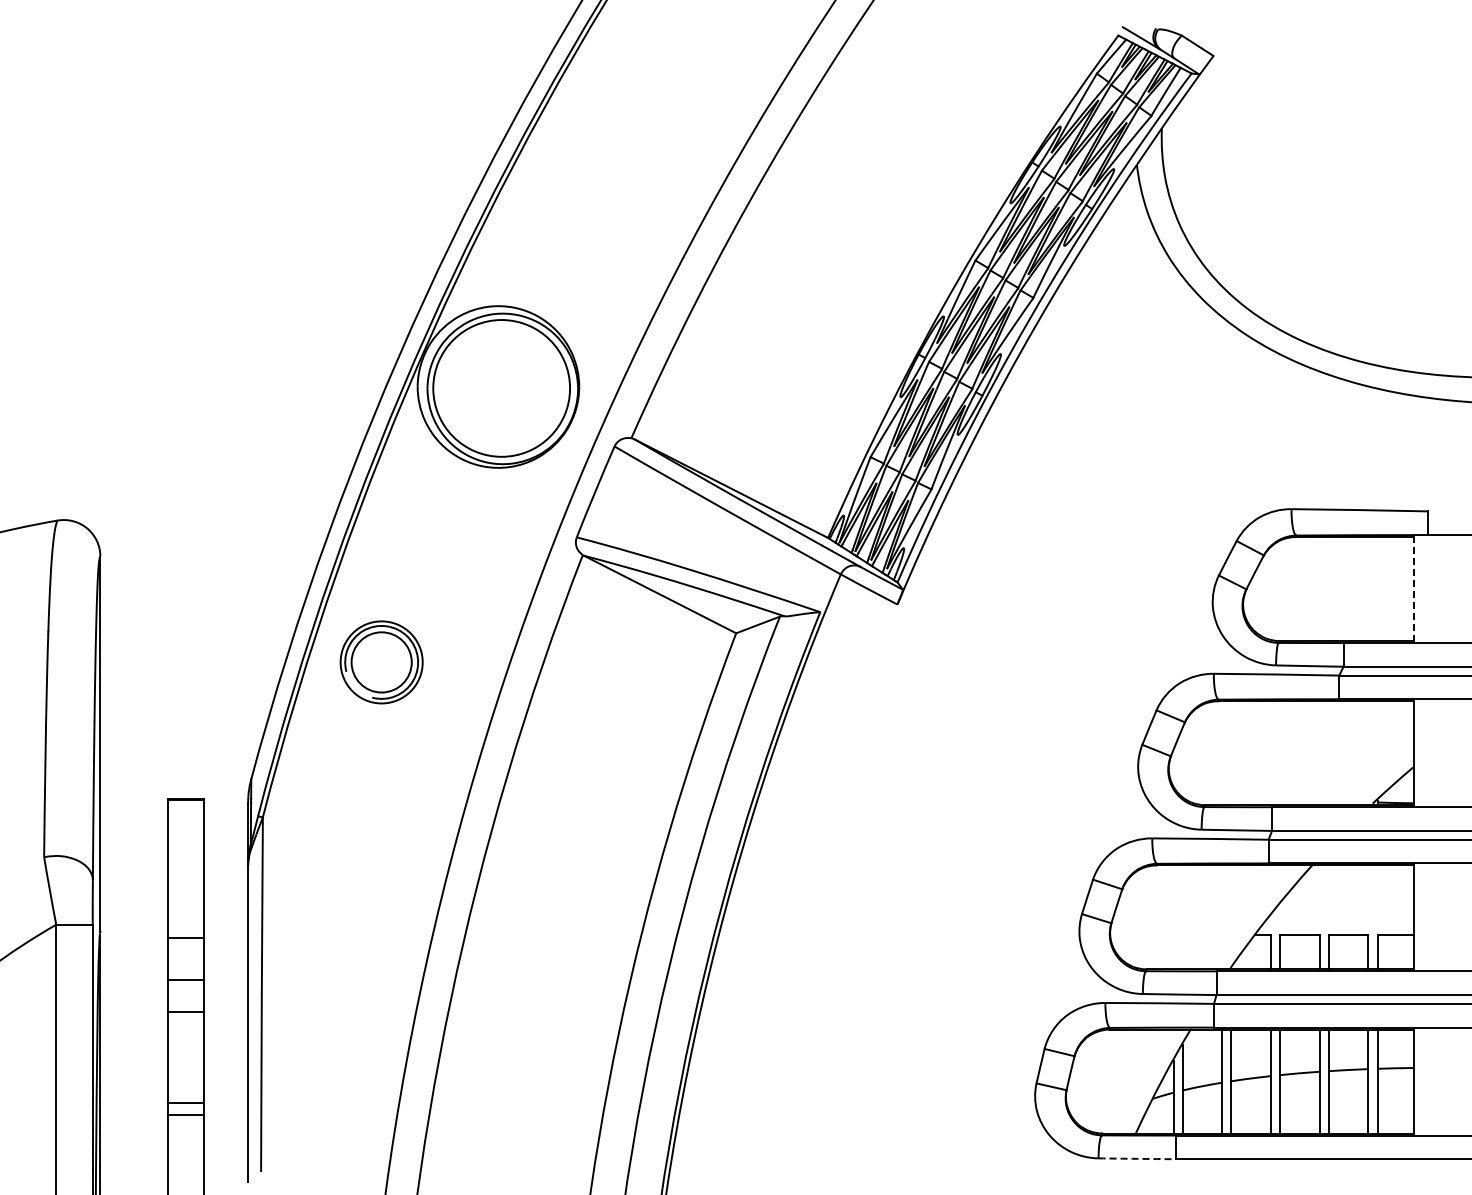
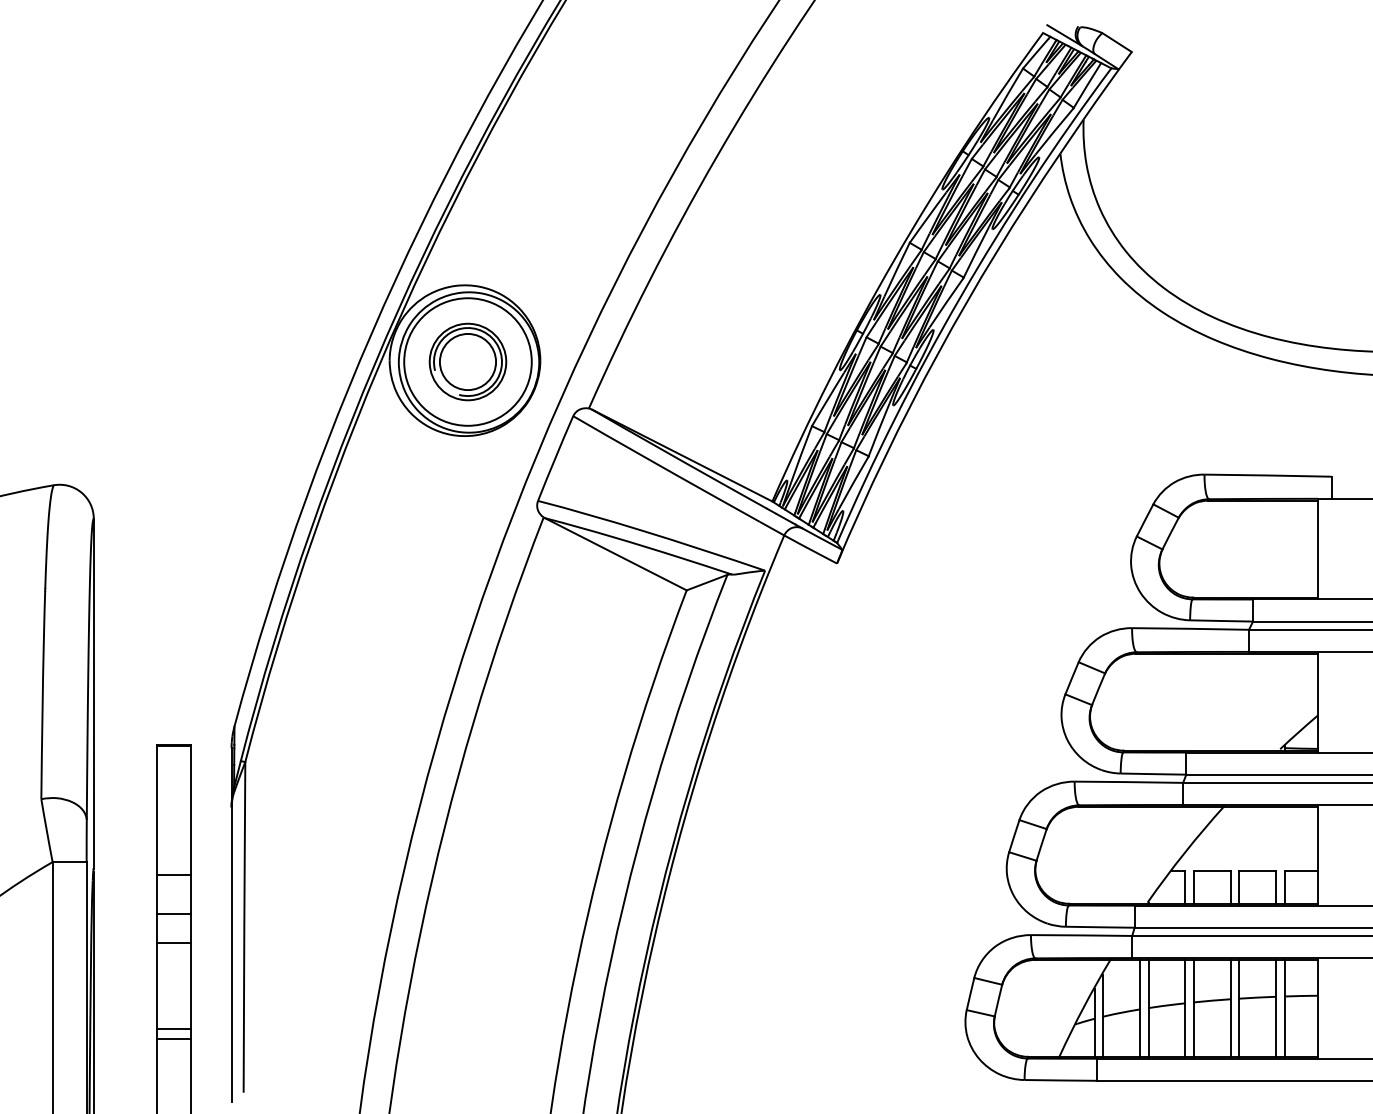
line: (1413, 588) -> (1318, 548), dashed -> solid
part: (381, 662) -> (467, 362), moved
arc: (1137, 1158) -> (1060, 1080), dashed -> solid

